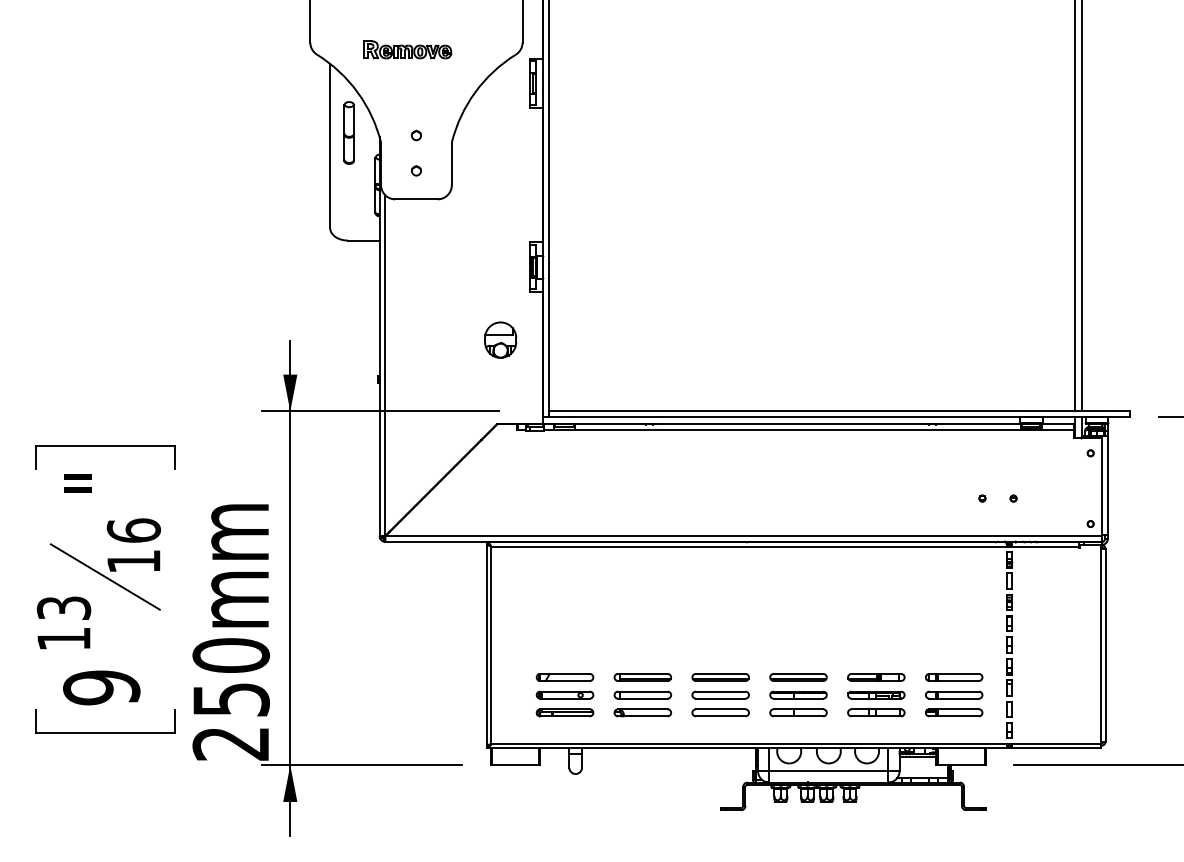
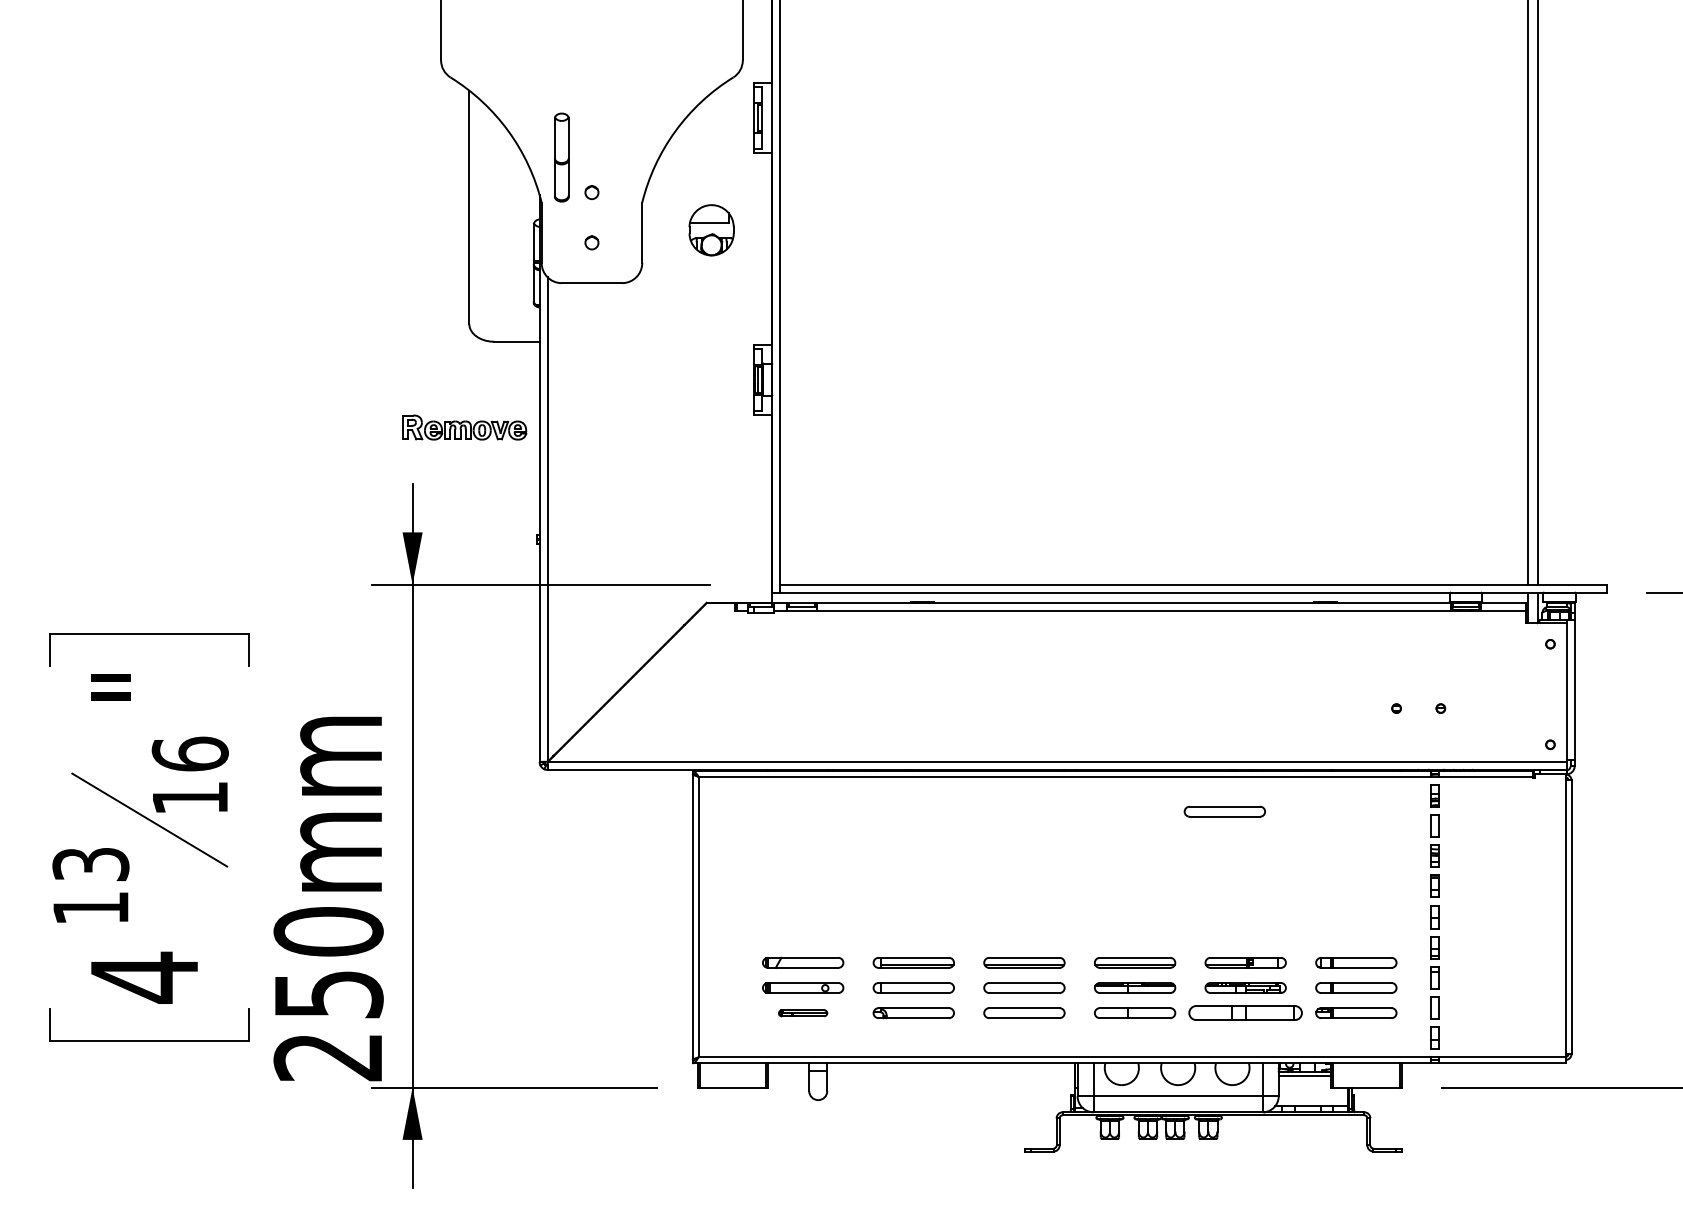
part: (407, 49) -> (464, 426), moved
part: (348, 132) -> (560, 156), moved
part: (500, 339) -> (711, 229), moved
part: (861, 570) -> (1224, 810), added
text: (101, 687) -> (144, 977), 9 -> 4
part: (564, 712) -> (802, 1012), size x0.6
part: (876, 712) -> (1245, 1012), size x1.4

